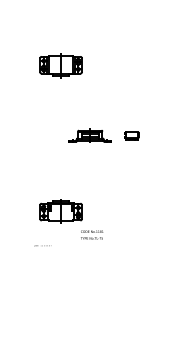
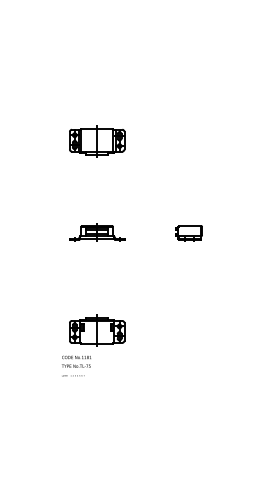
part: (90, 135) -> (97, 232), moved
part: (131, 136) -> (188, 233), size x1.43
text: (92, 234) -> (76, 361), moved

